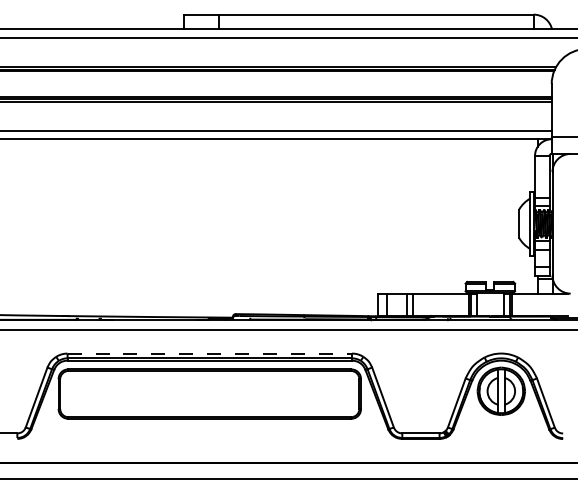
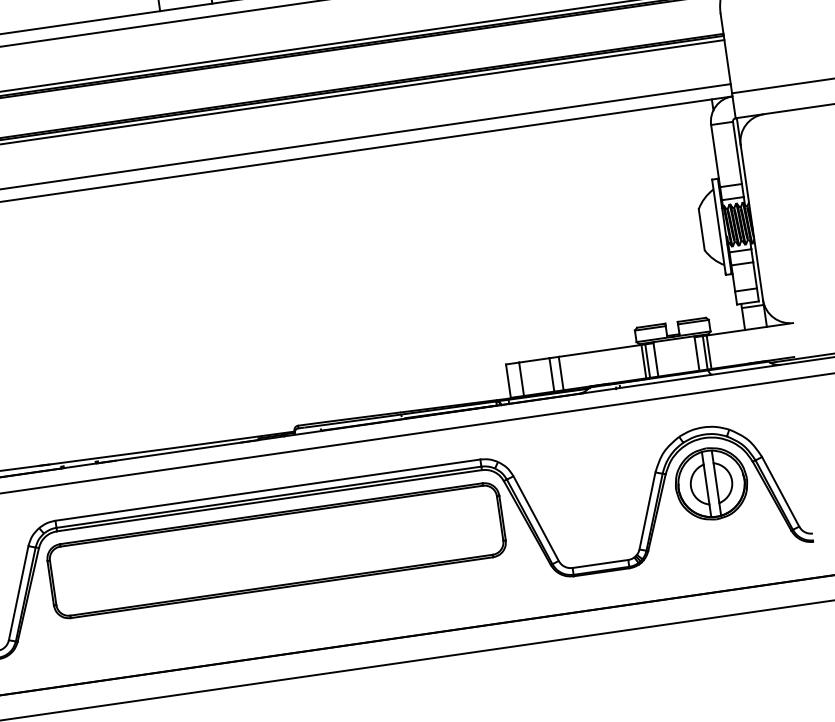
line: (210, 353) -> (268, 489), dashed -> solid

